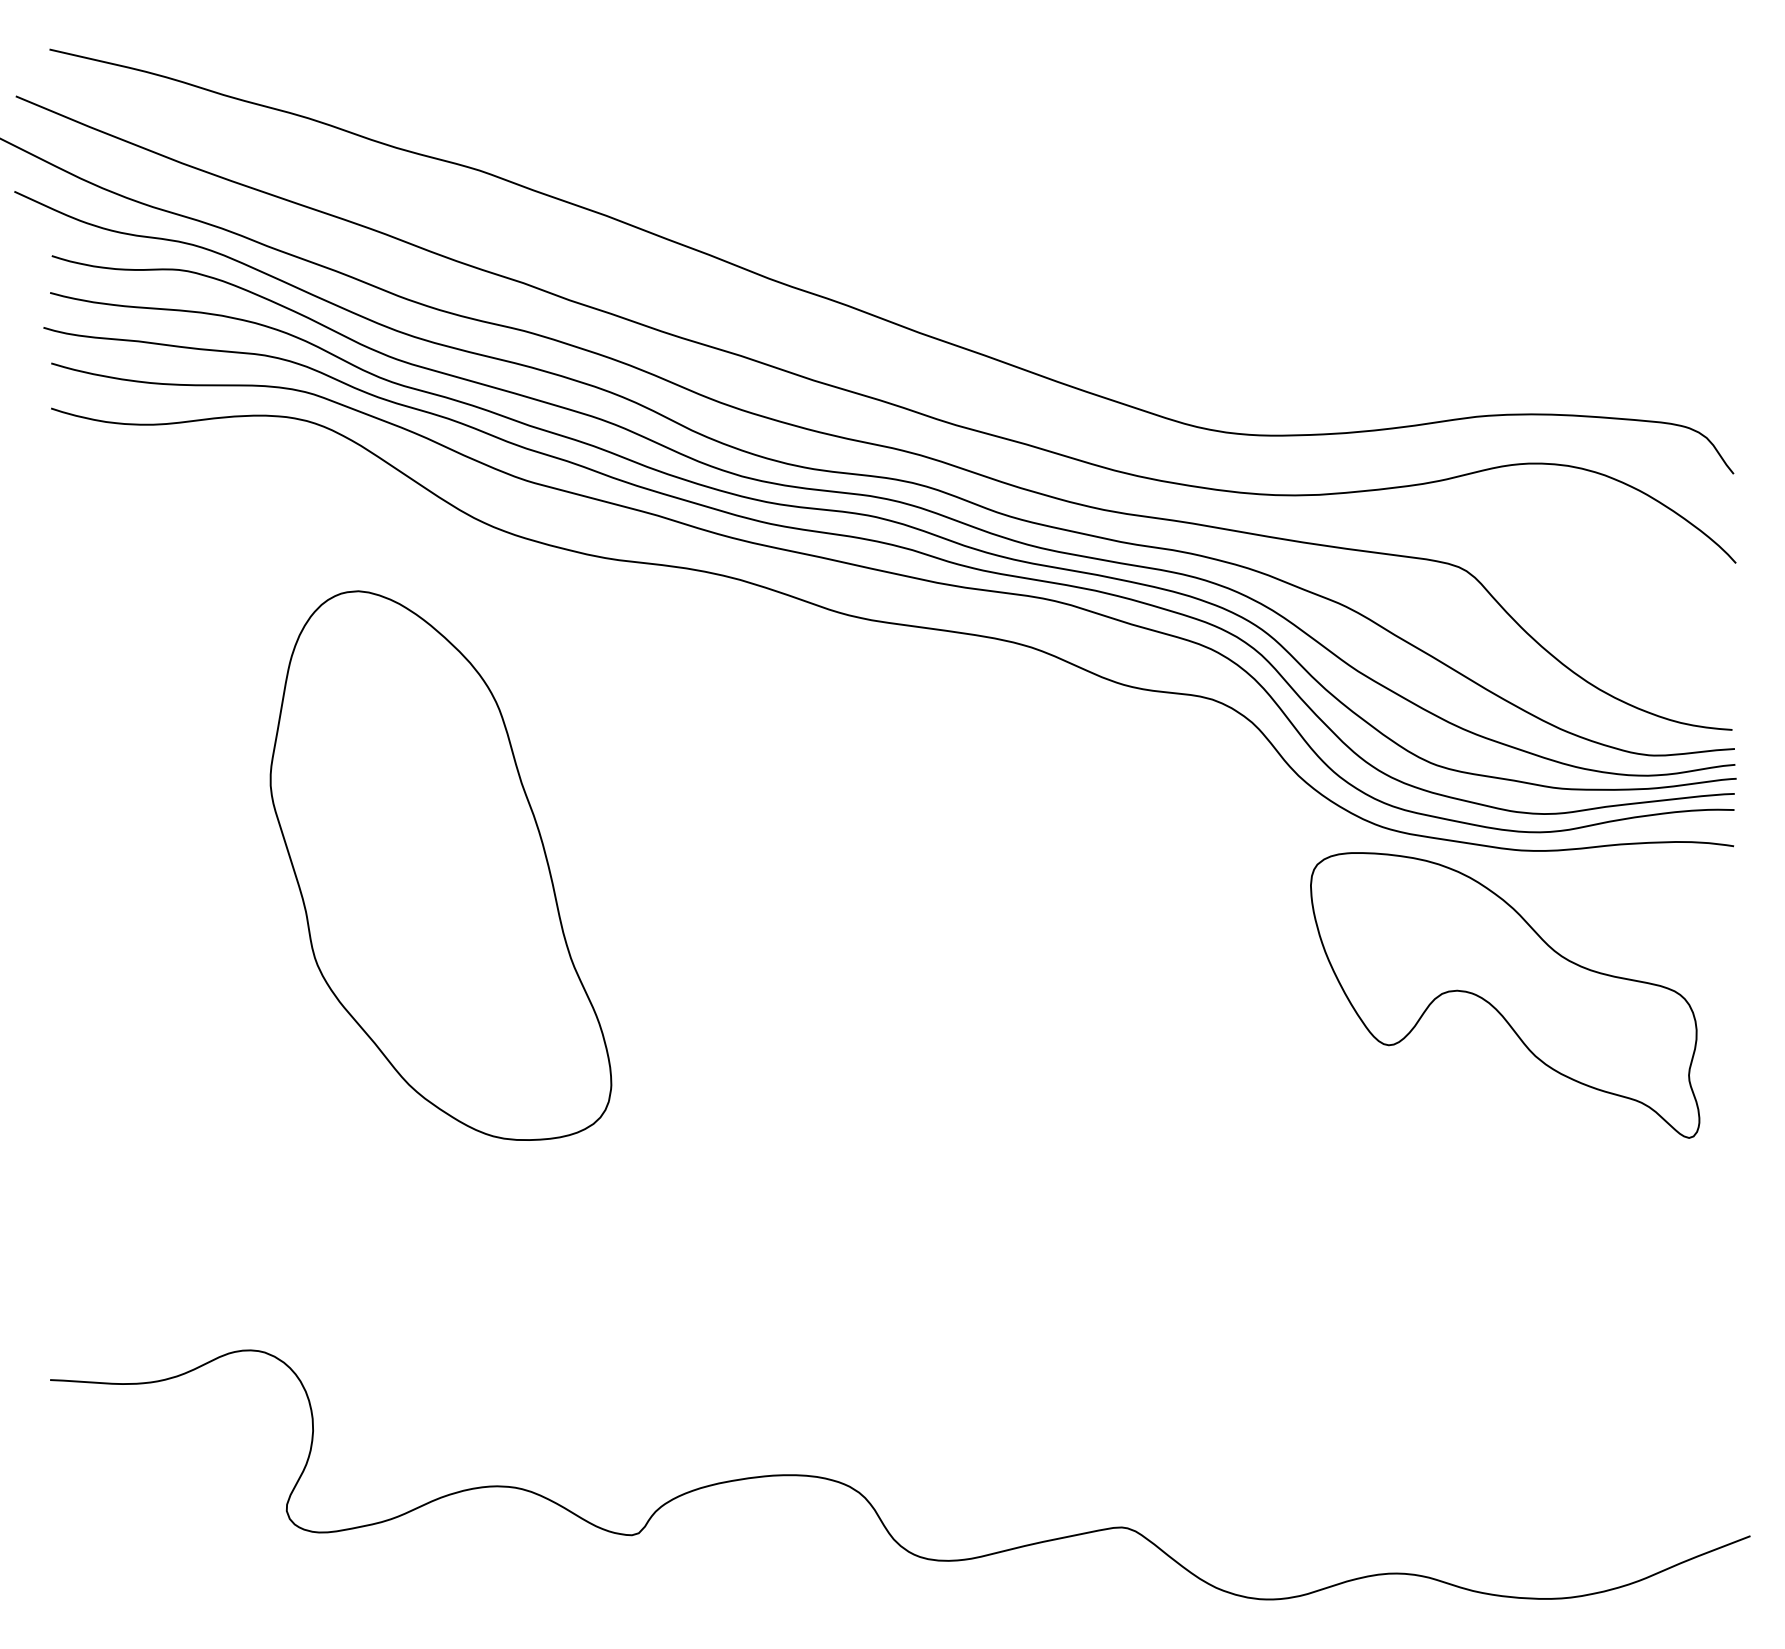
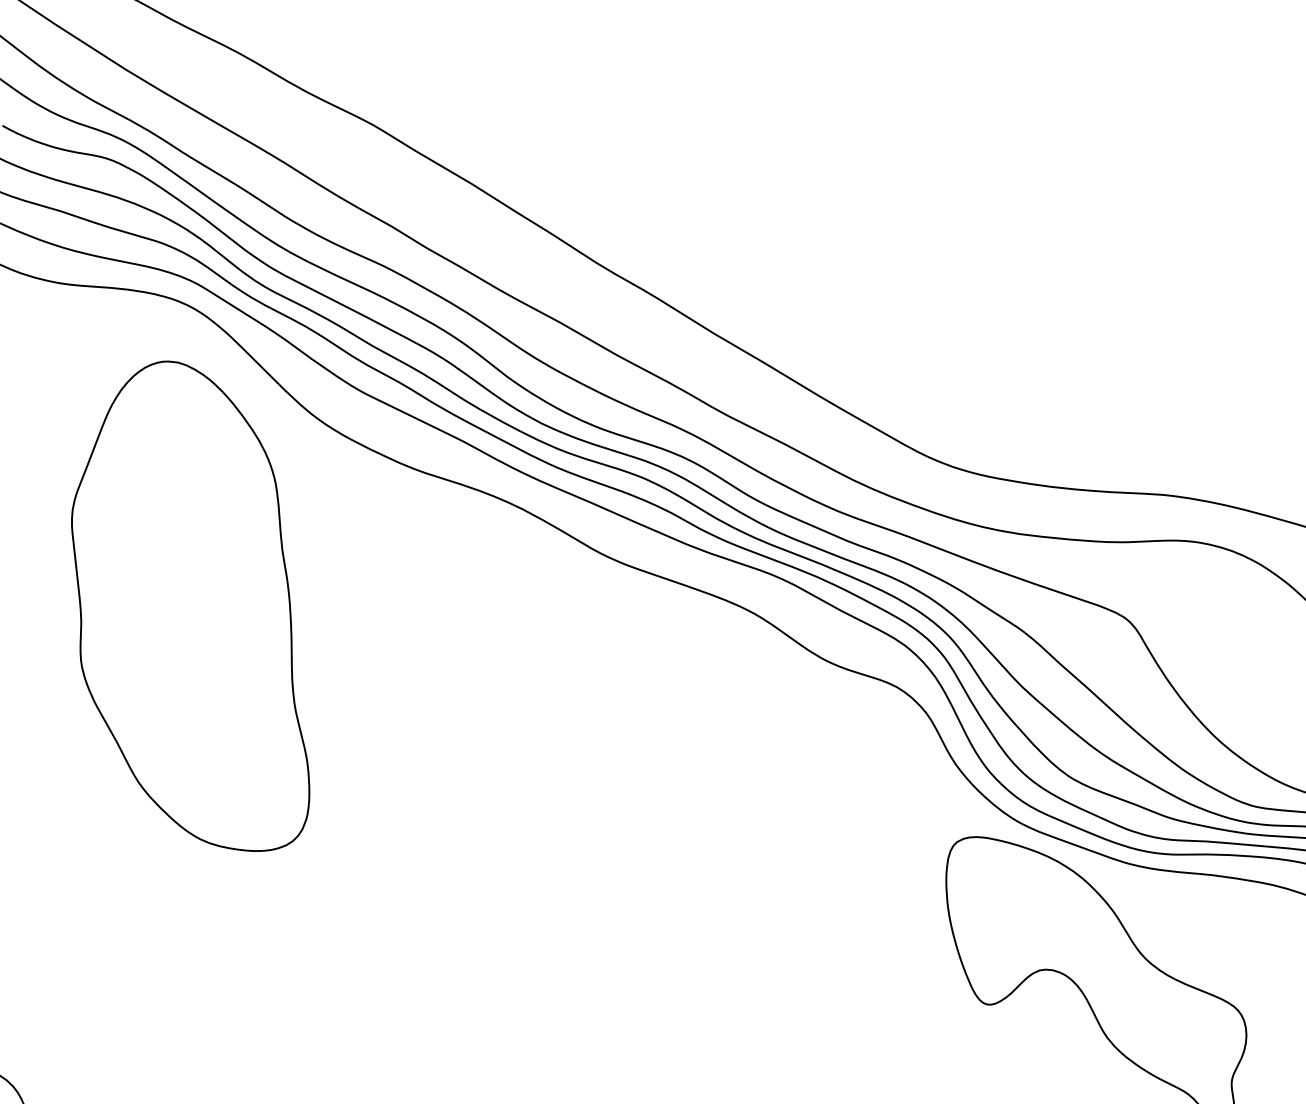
part: (440, 865) -> (201, 604), moved

